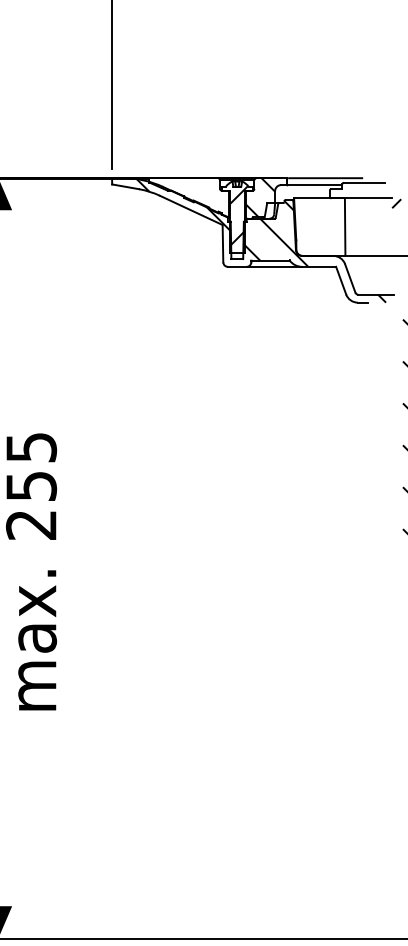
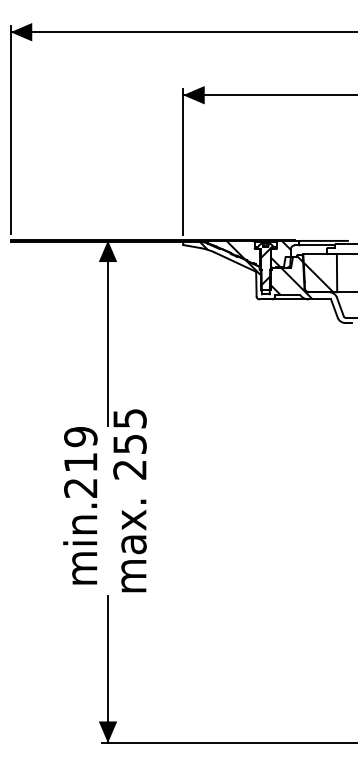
hatch: (191, 191) -> (235, 249), added
hatch: (317, 233) -> (318, 277), added

